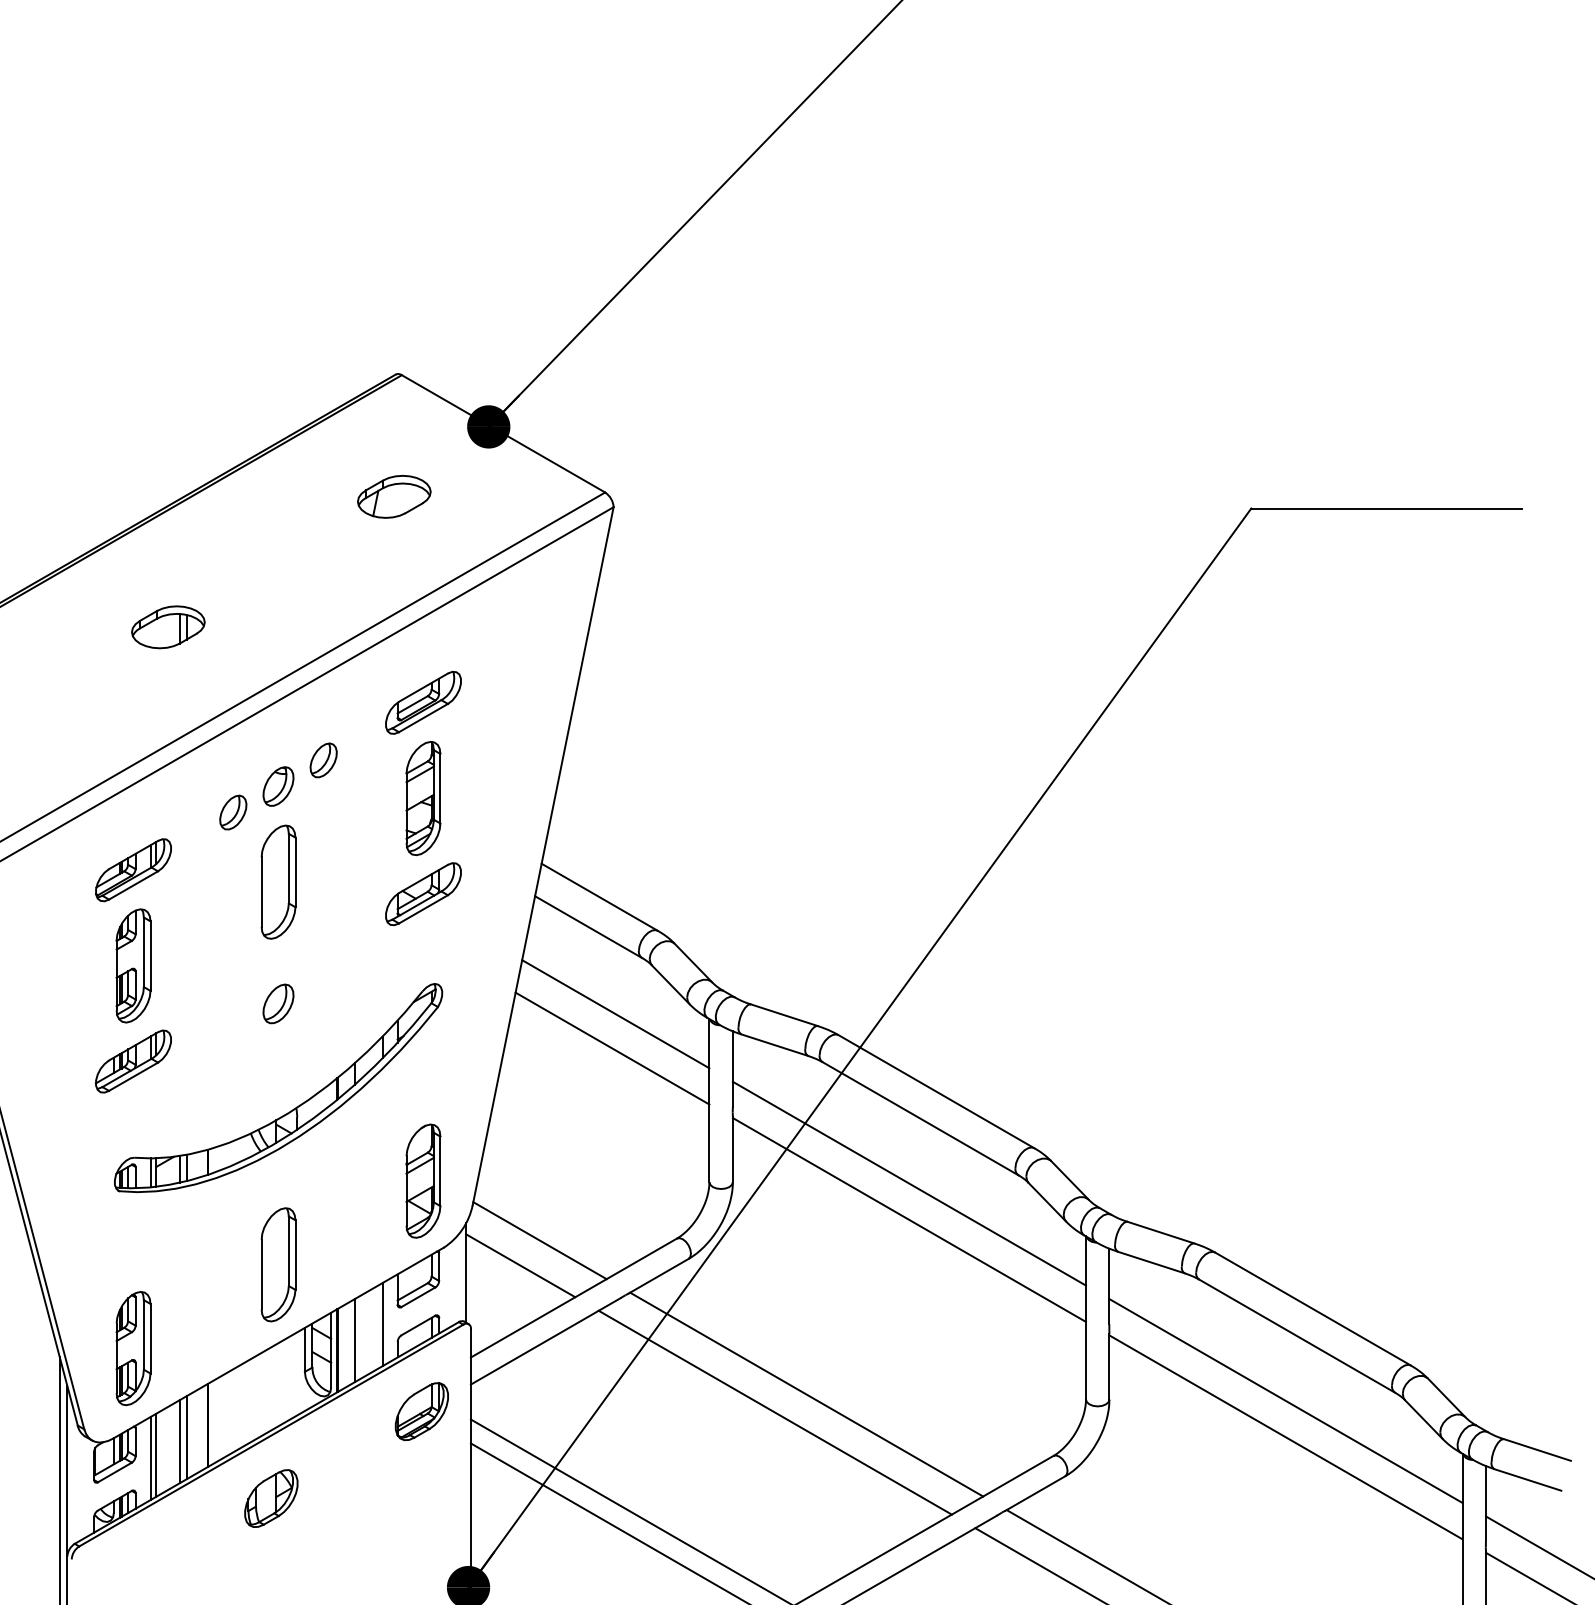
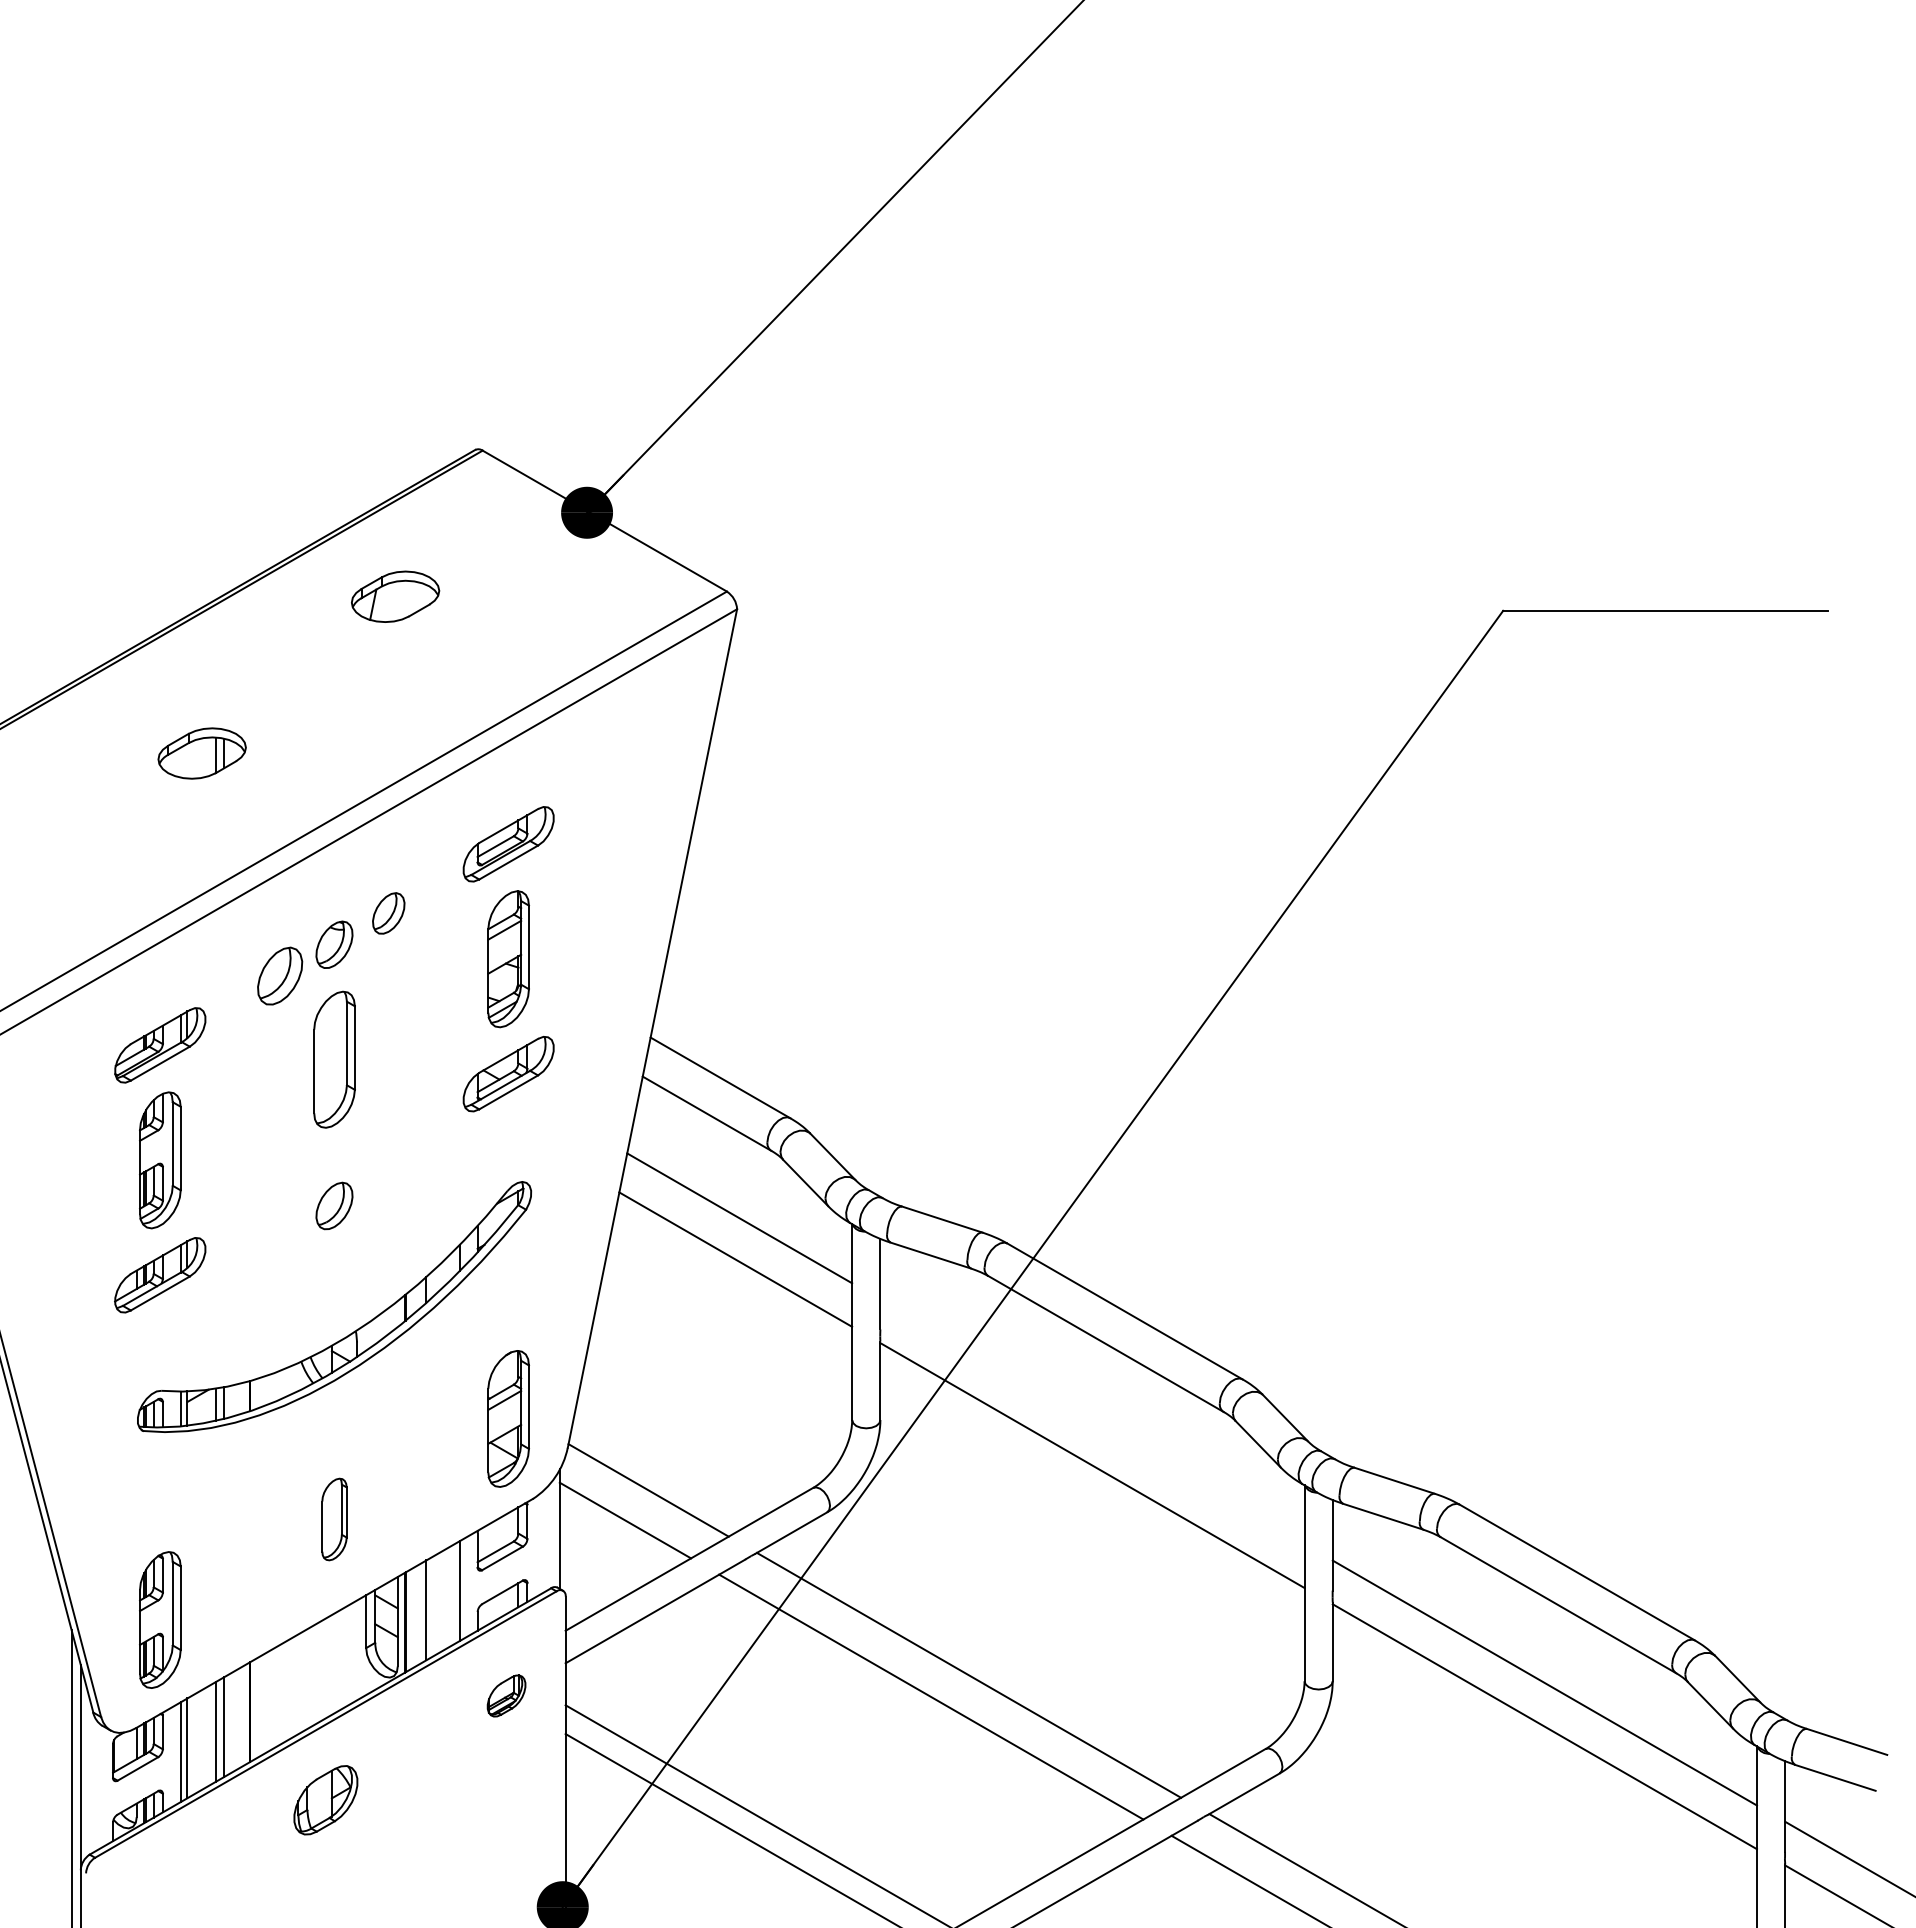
part: (394, 496) -> (395, 596), moved
part: (233, 812) -> (280, 976), size x1.4
line: (908, 1183) -> (1091, 1421), removed
part: (278, 1264) -> (334, 1519), size x0.6
part: (421, 1411) -> (506, 1695), size x0.6

